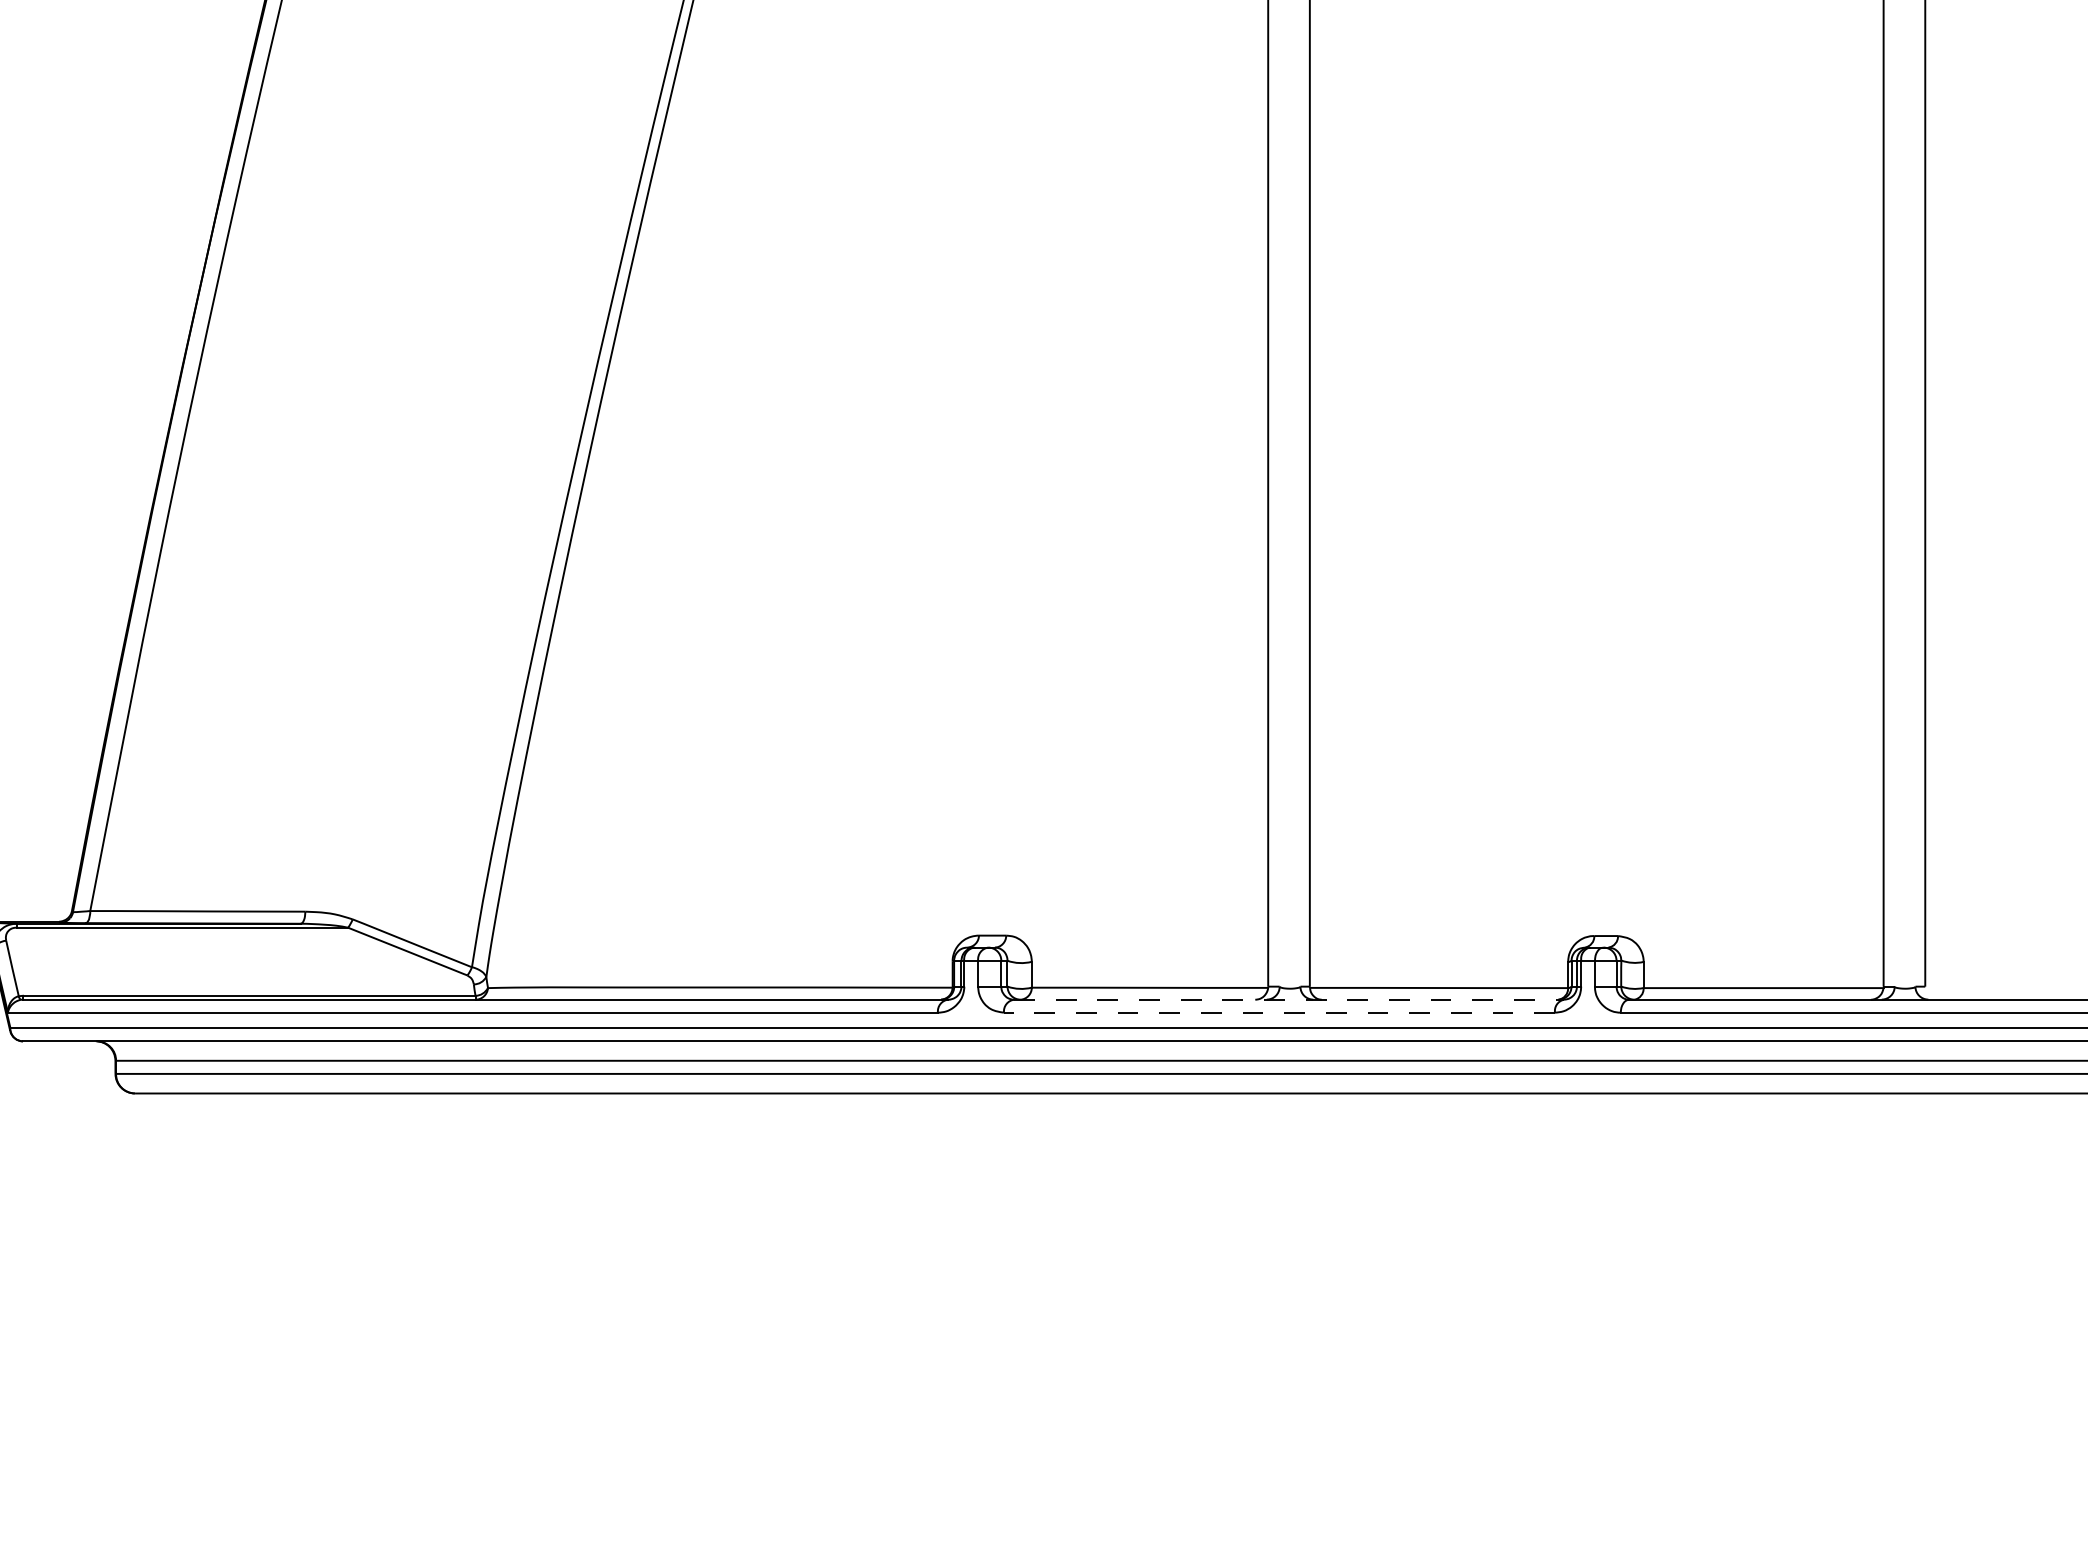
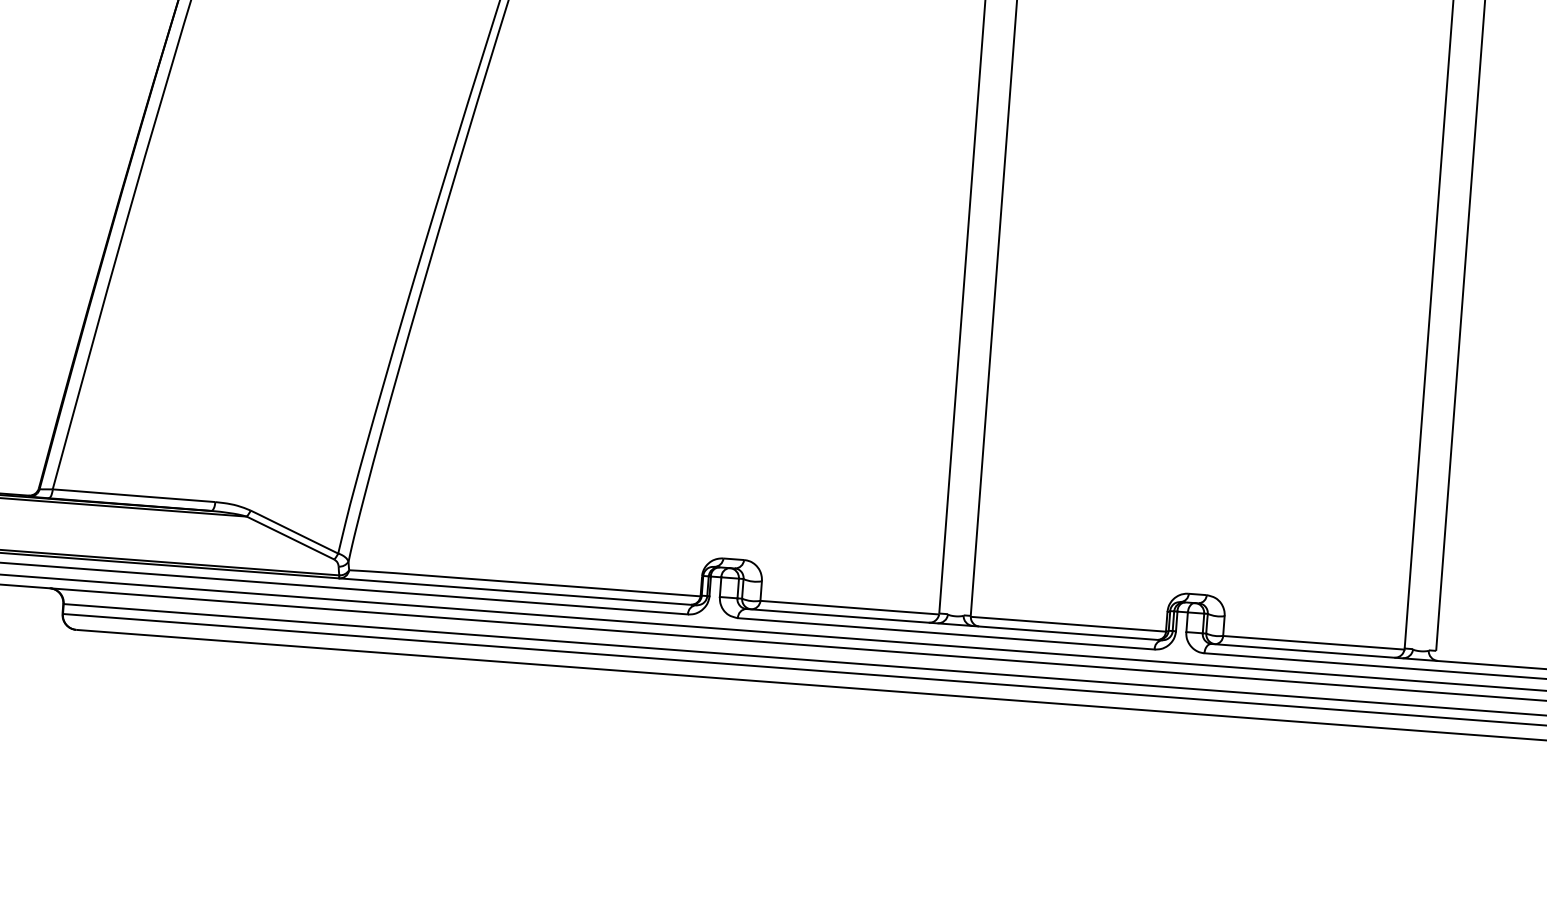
line: (1288, 999) -> (953, 624), dashed -> solid
line: (1279, 1012) -> (946, 633), dashed -> solid

